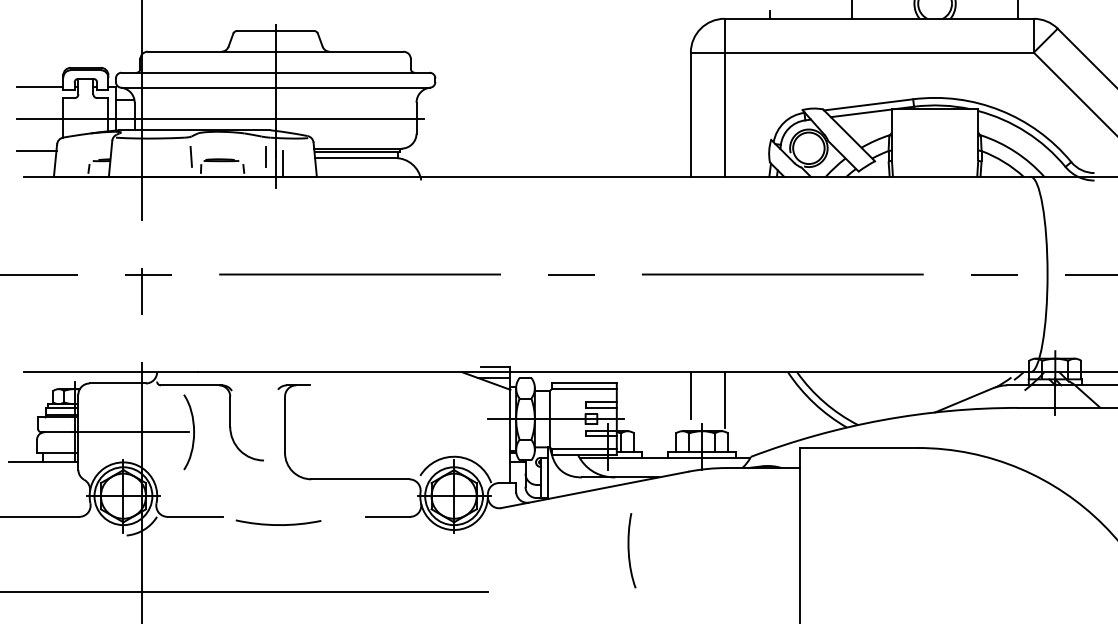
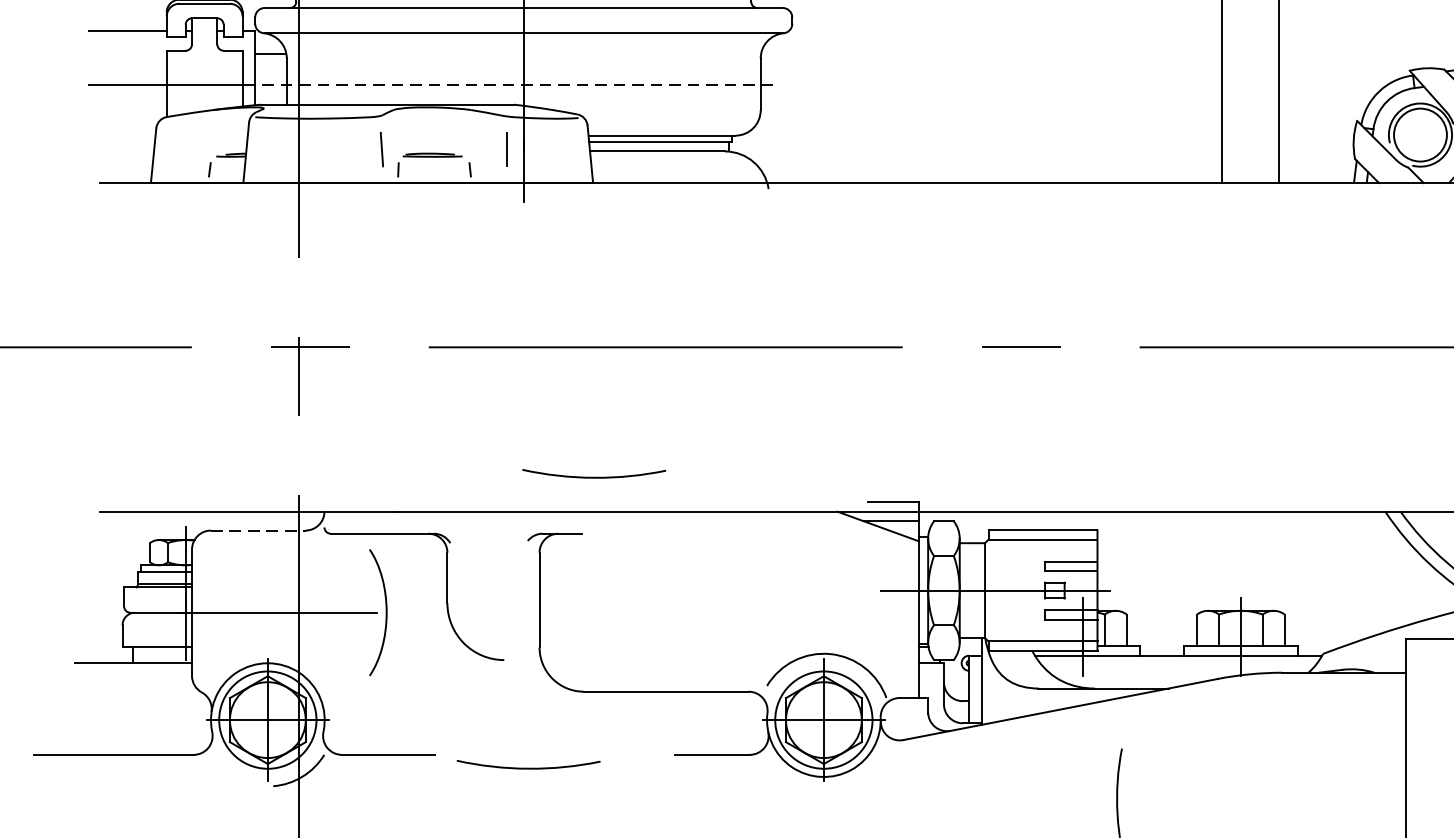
line: (269, 118) -> (513, 84), solid -> dashed
line: (36, 150) -> (121, 138), removed
line: (283, 163) -> (536, 160), removed
arc: (317, 351) -> (594, 476), added
line: (118, 383) -> (259, 530), solid -> dashed
line: (690, 395) -> (1221, 550), removed
line: (724, 399) -> (1278, 557), removed

